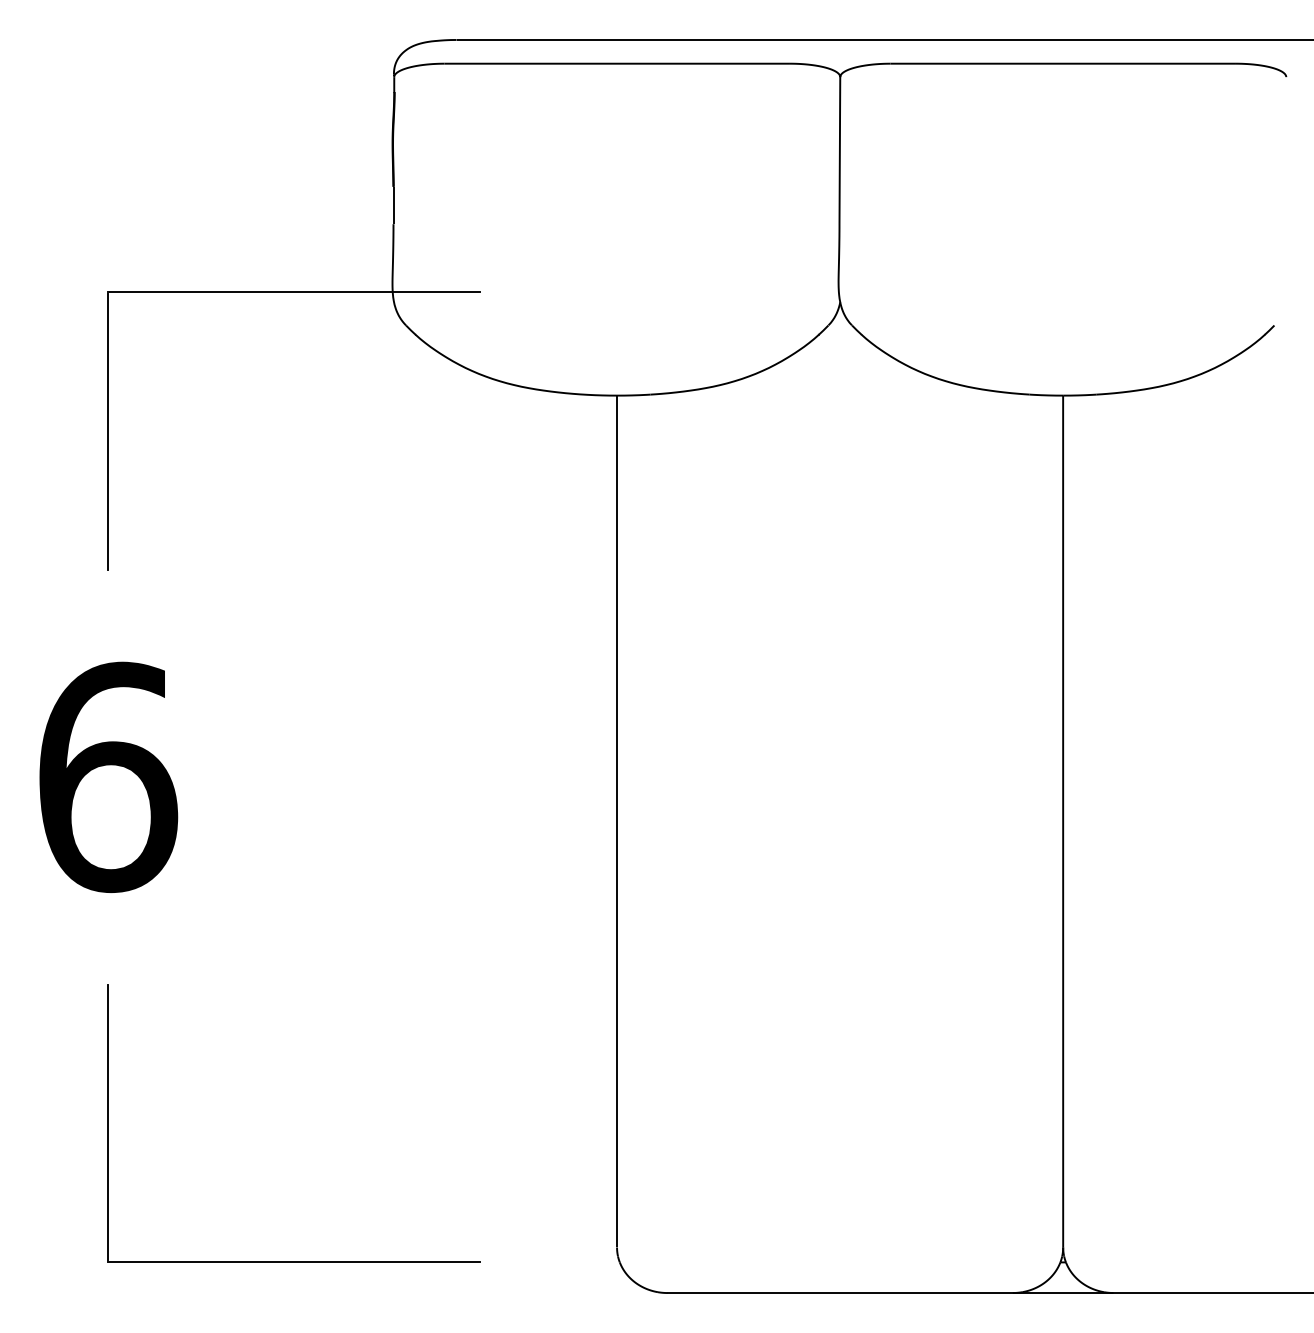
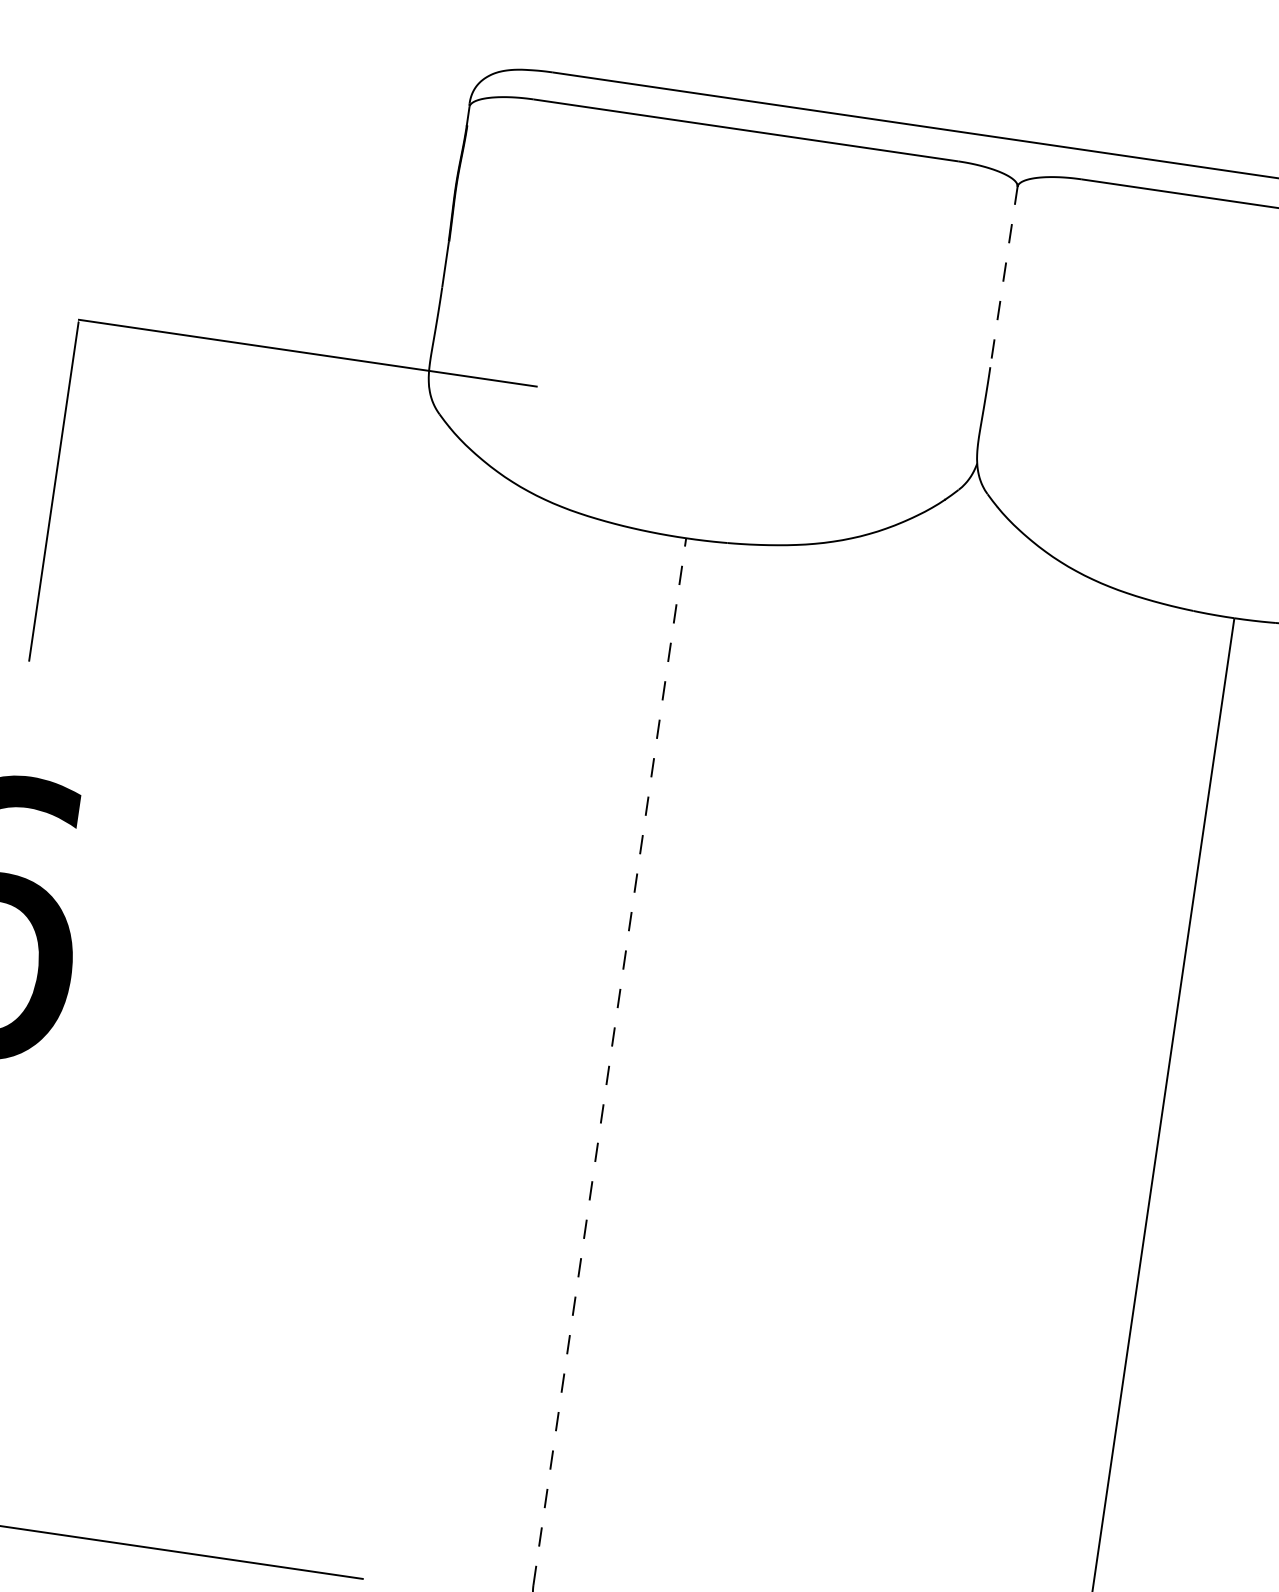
line: (839, 150) -> (1003, 276), solid -> dashed
line: (617, 821) -> (610, 1061), solid -> dashed

